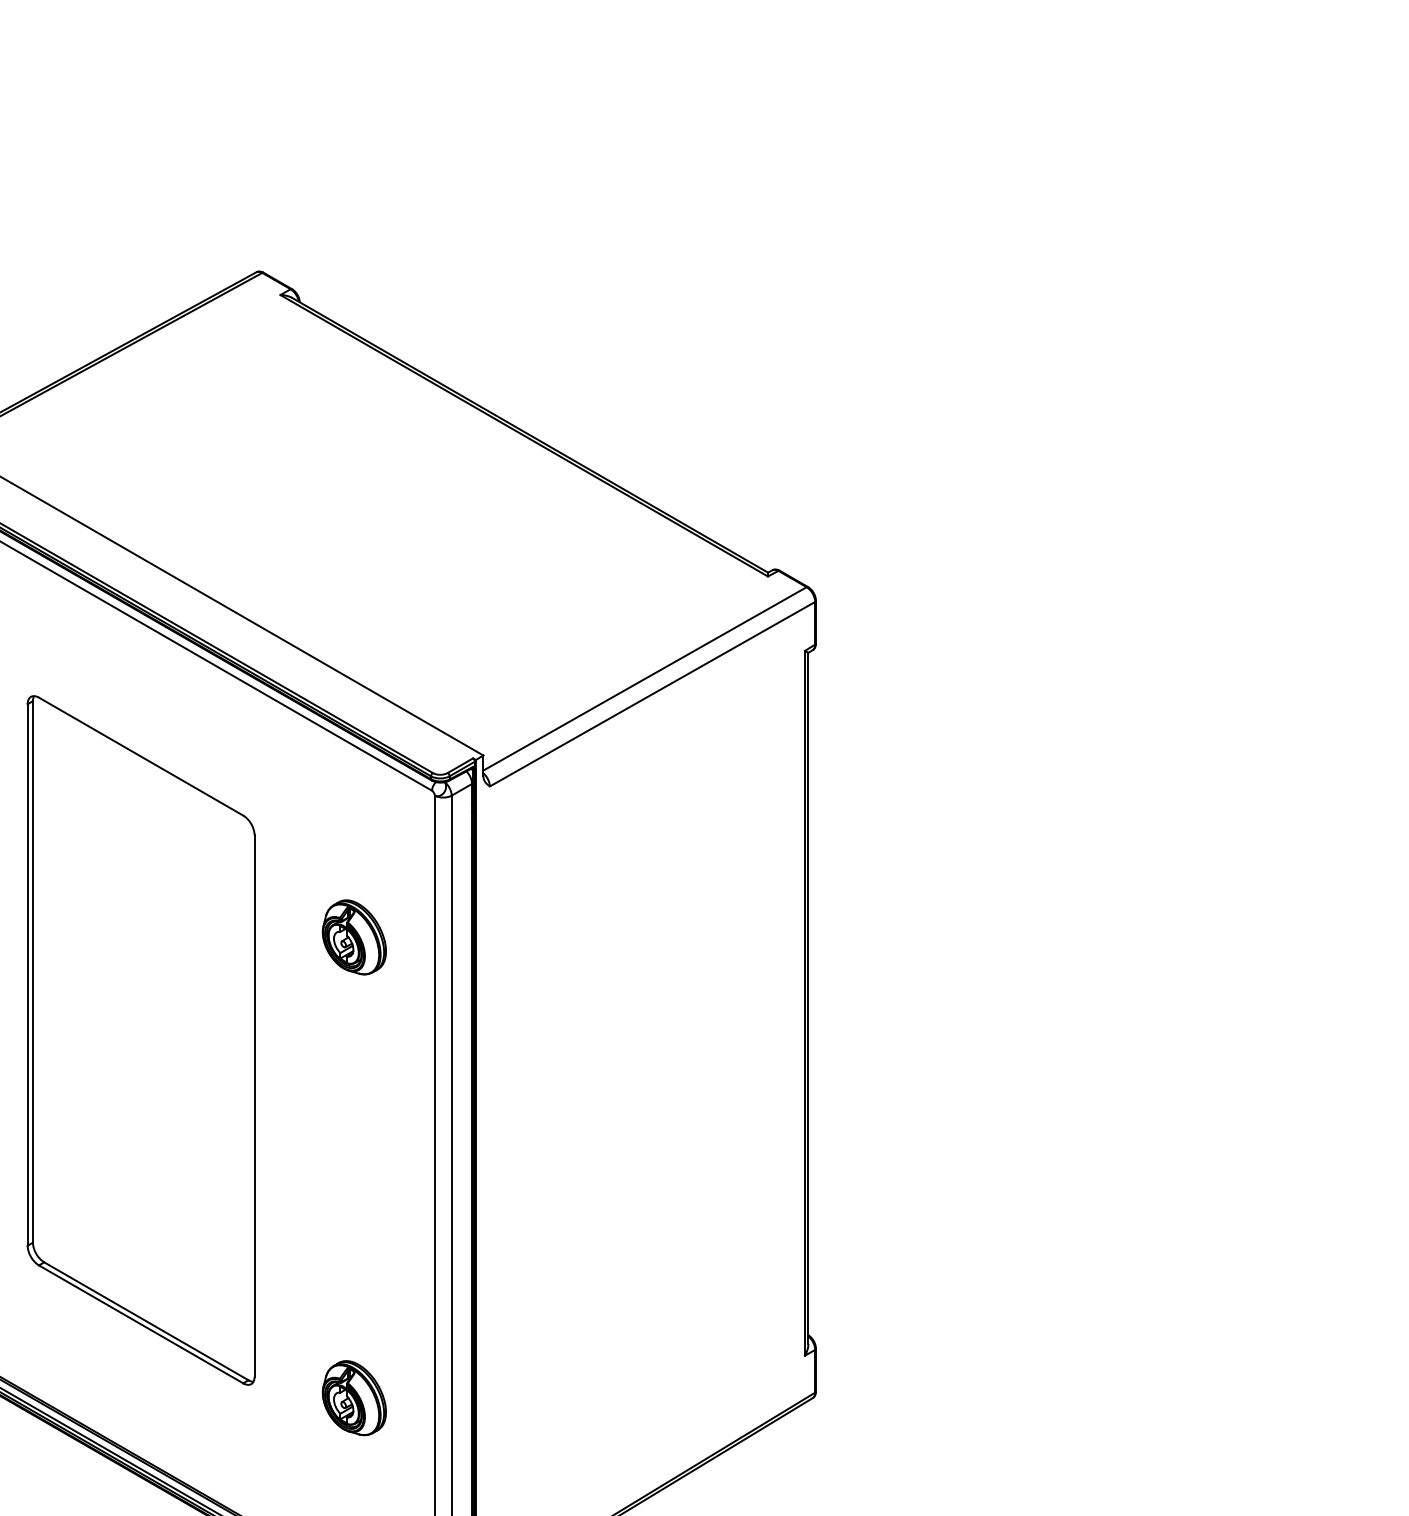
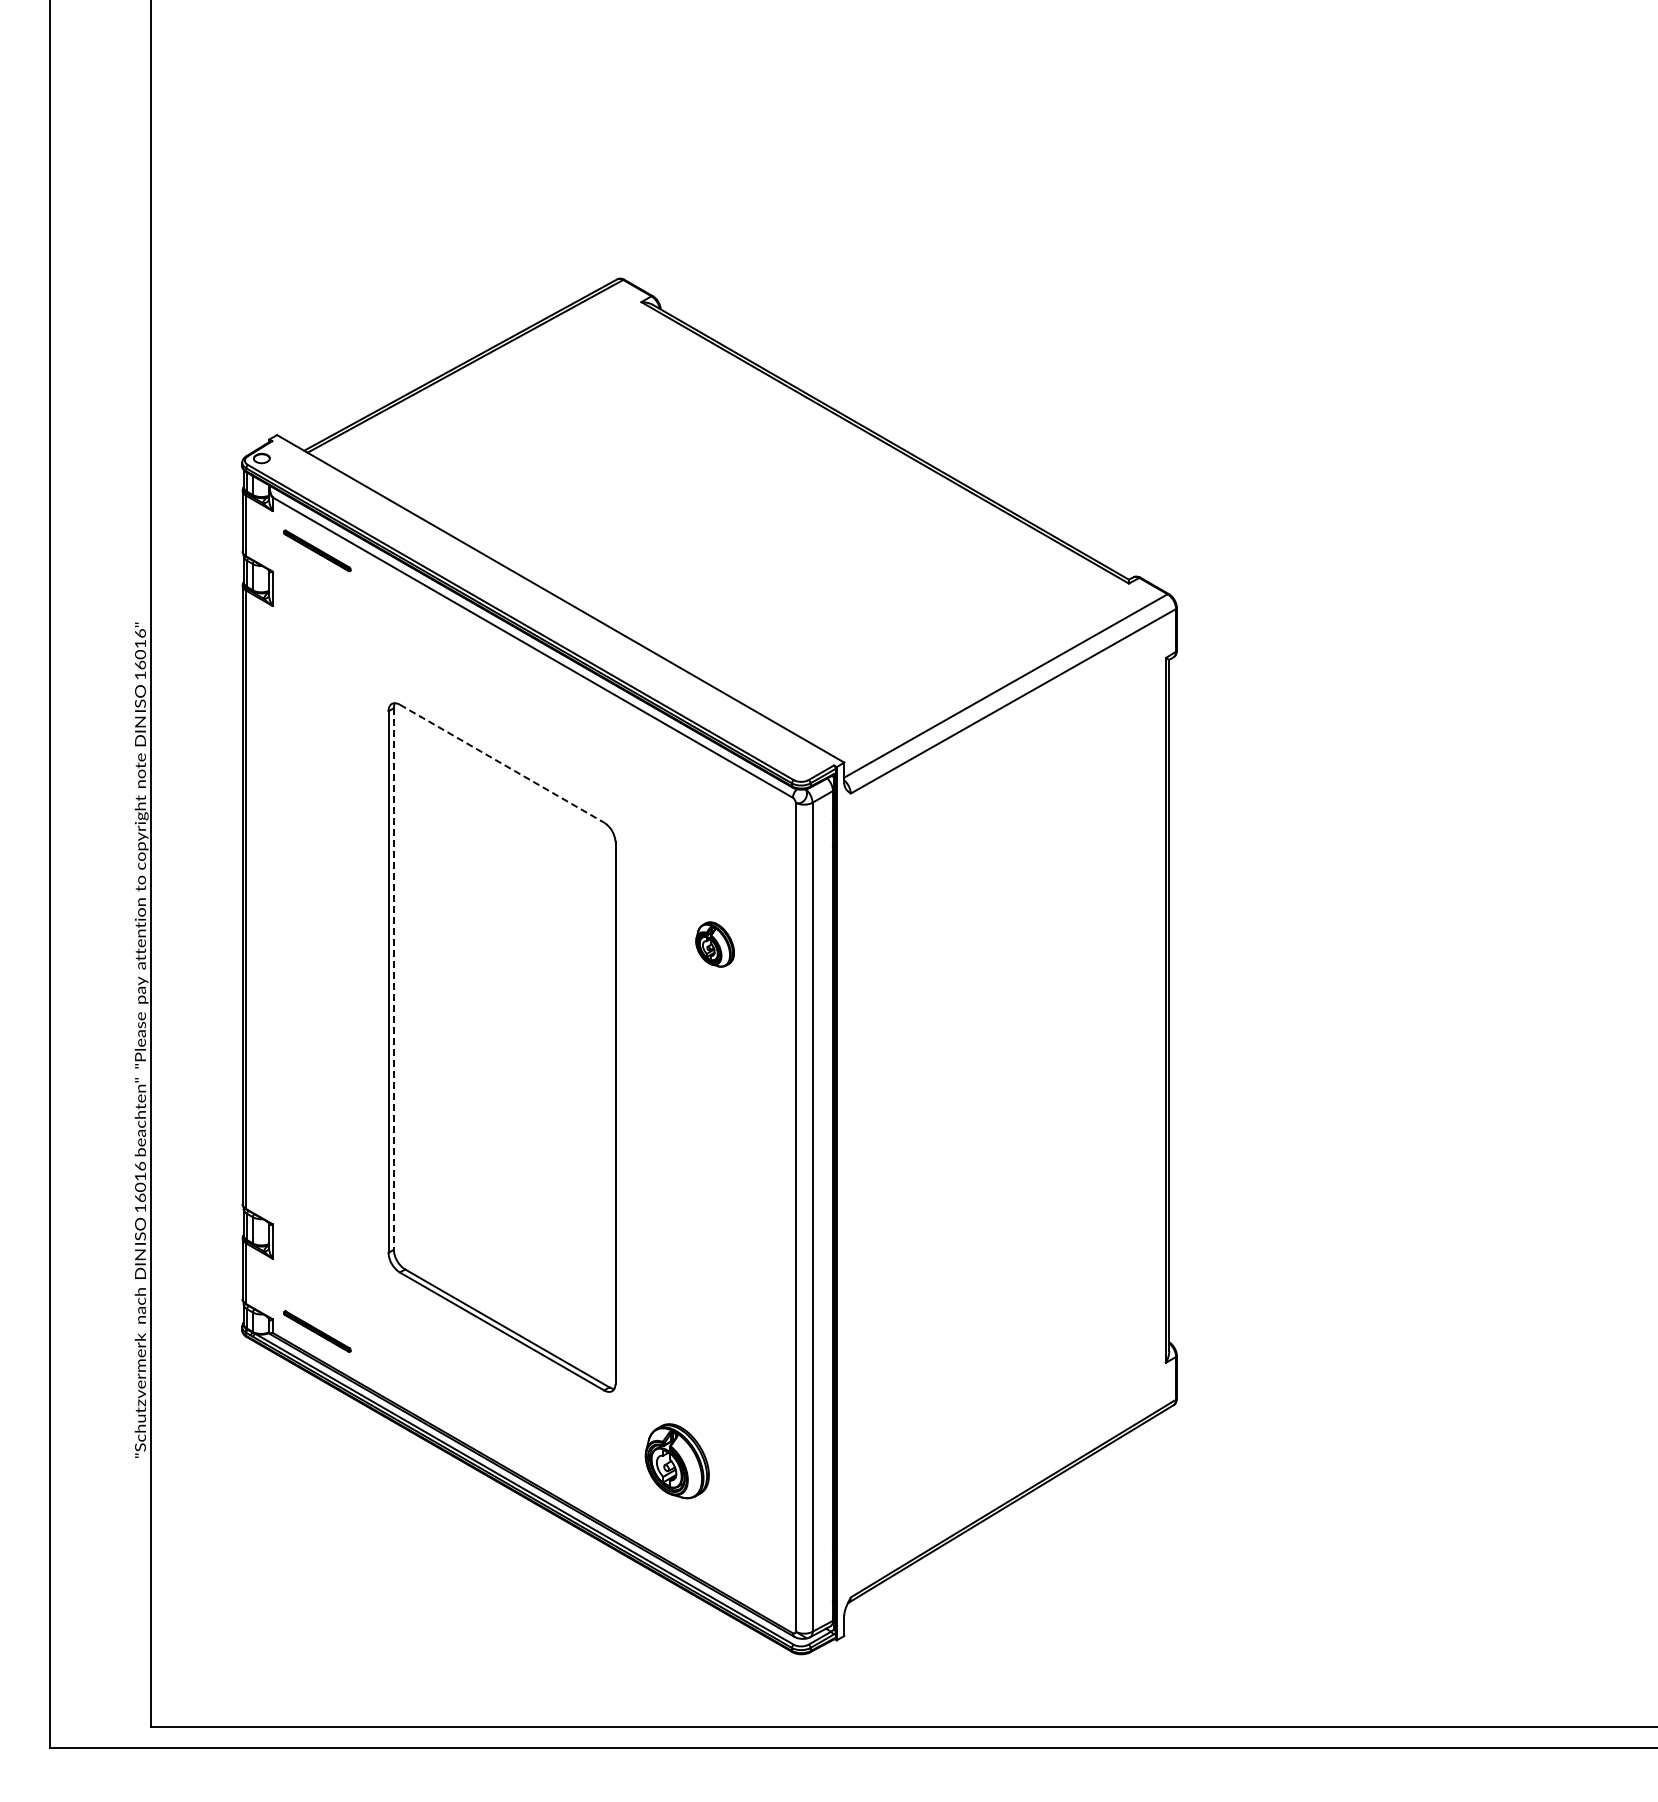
line: (141, 756) -> (502, 763), solid -> dashed
part: (353, 937) -> (714, 944), size x0.6
line: (32, 972) -> (393, 979), solid -> dashed
part: (353, 1398) -> (676, 1461), moved

